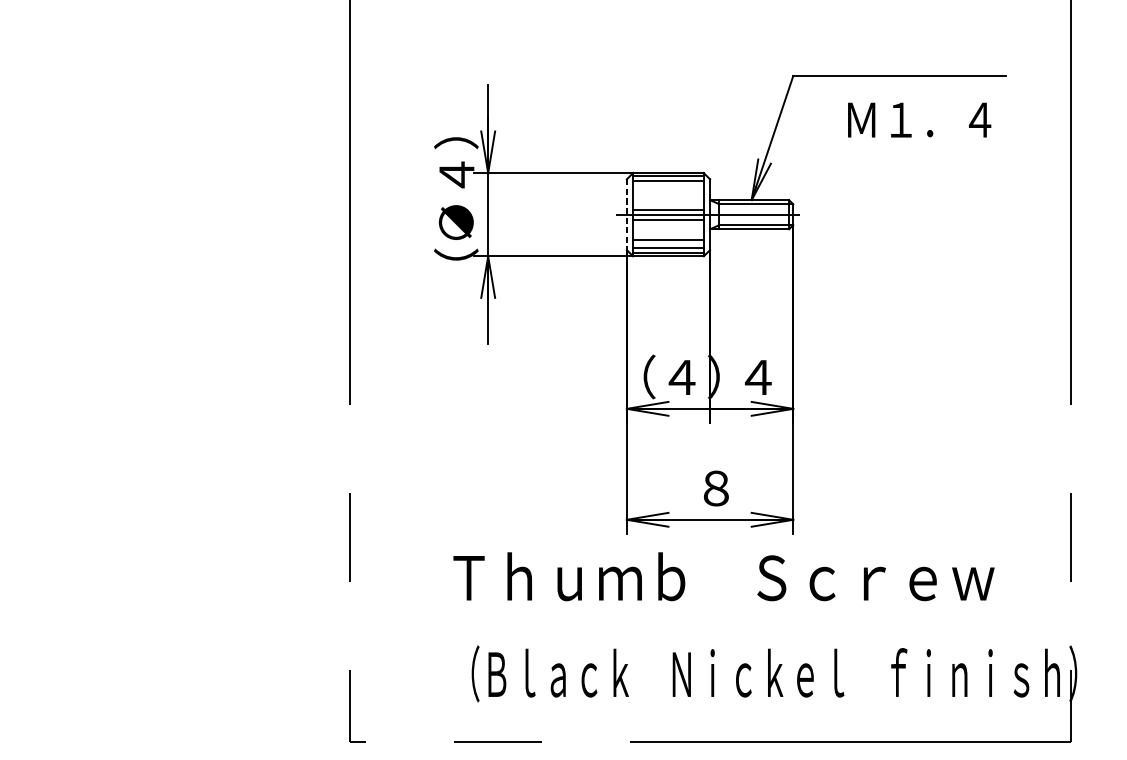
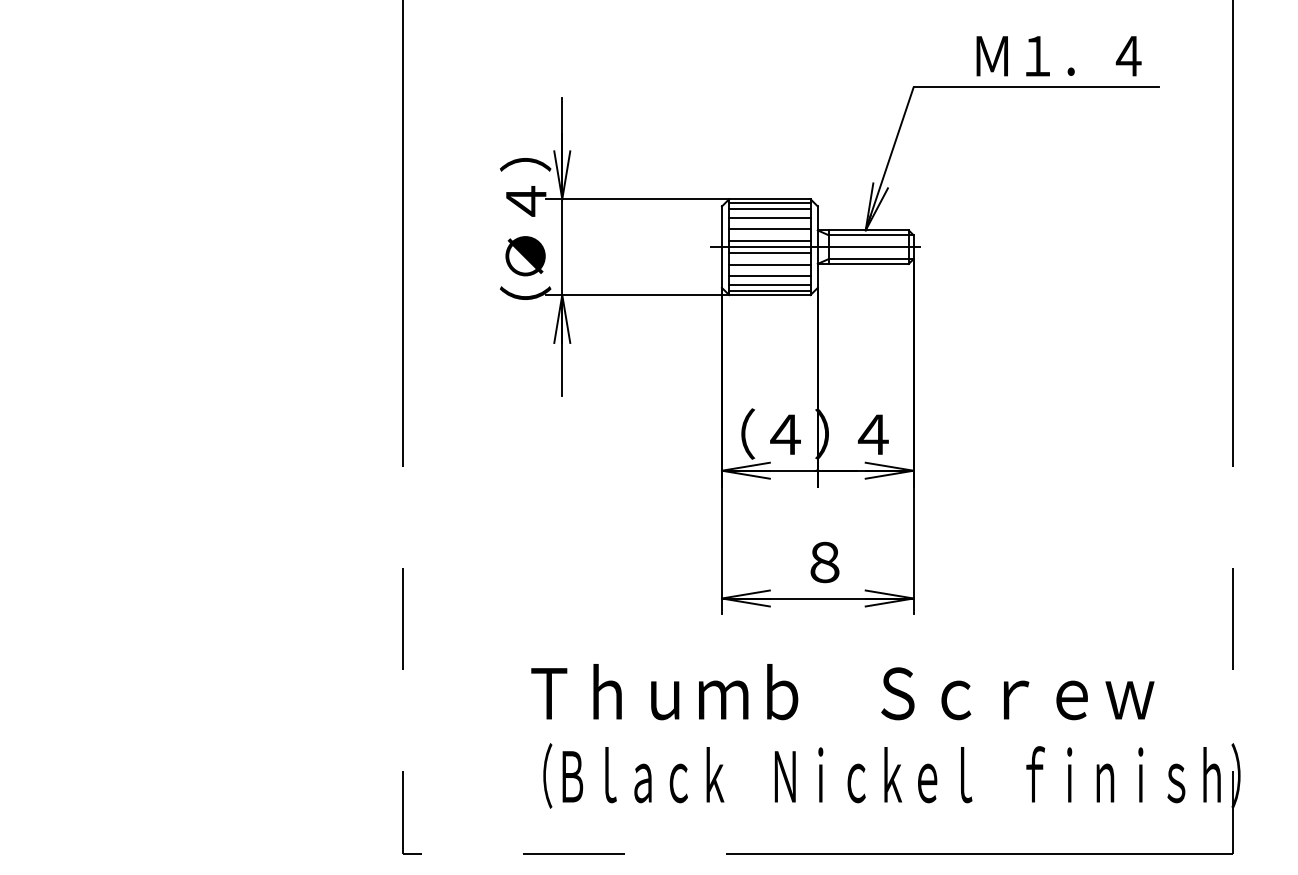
text: (919, 120) -> (1058, 56), moved
line: (668, 189) -> (769, 218), added
line: (668, 199) -> (769, 229), added
line: (626, 215) -> (721, 247), dashed -> solid
line: (668, 230) -> (769, 265), added
text: (723, 577) -> (842, 692), moved

